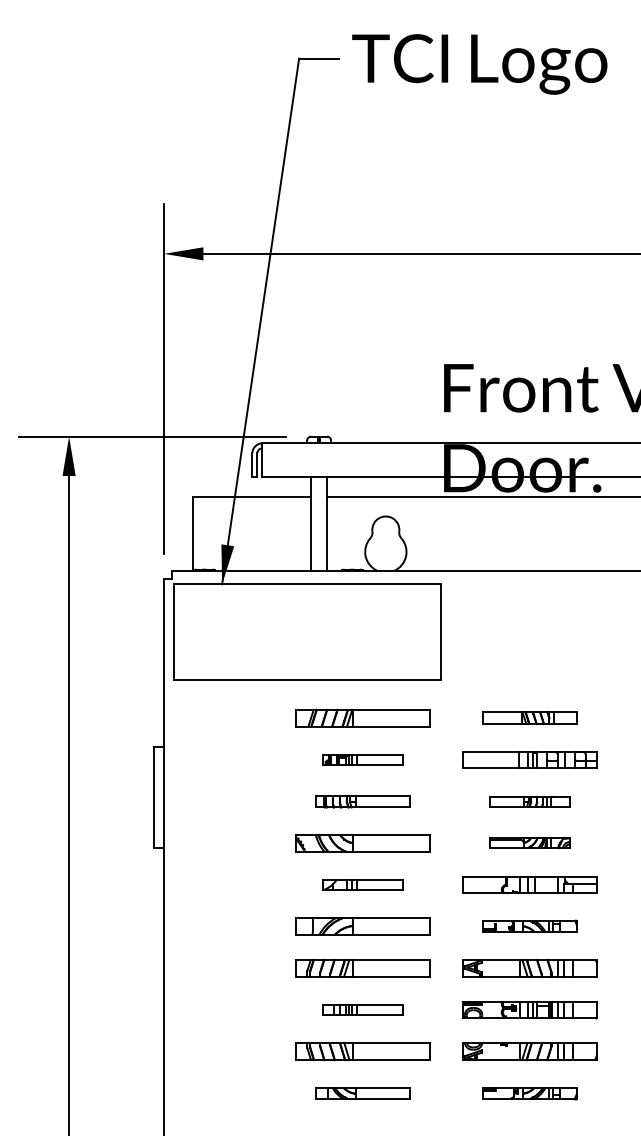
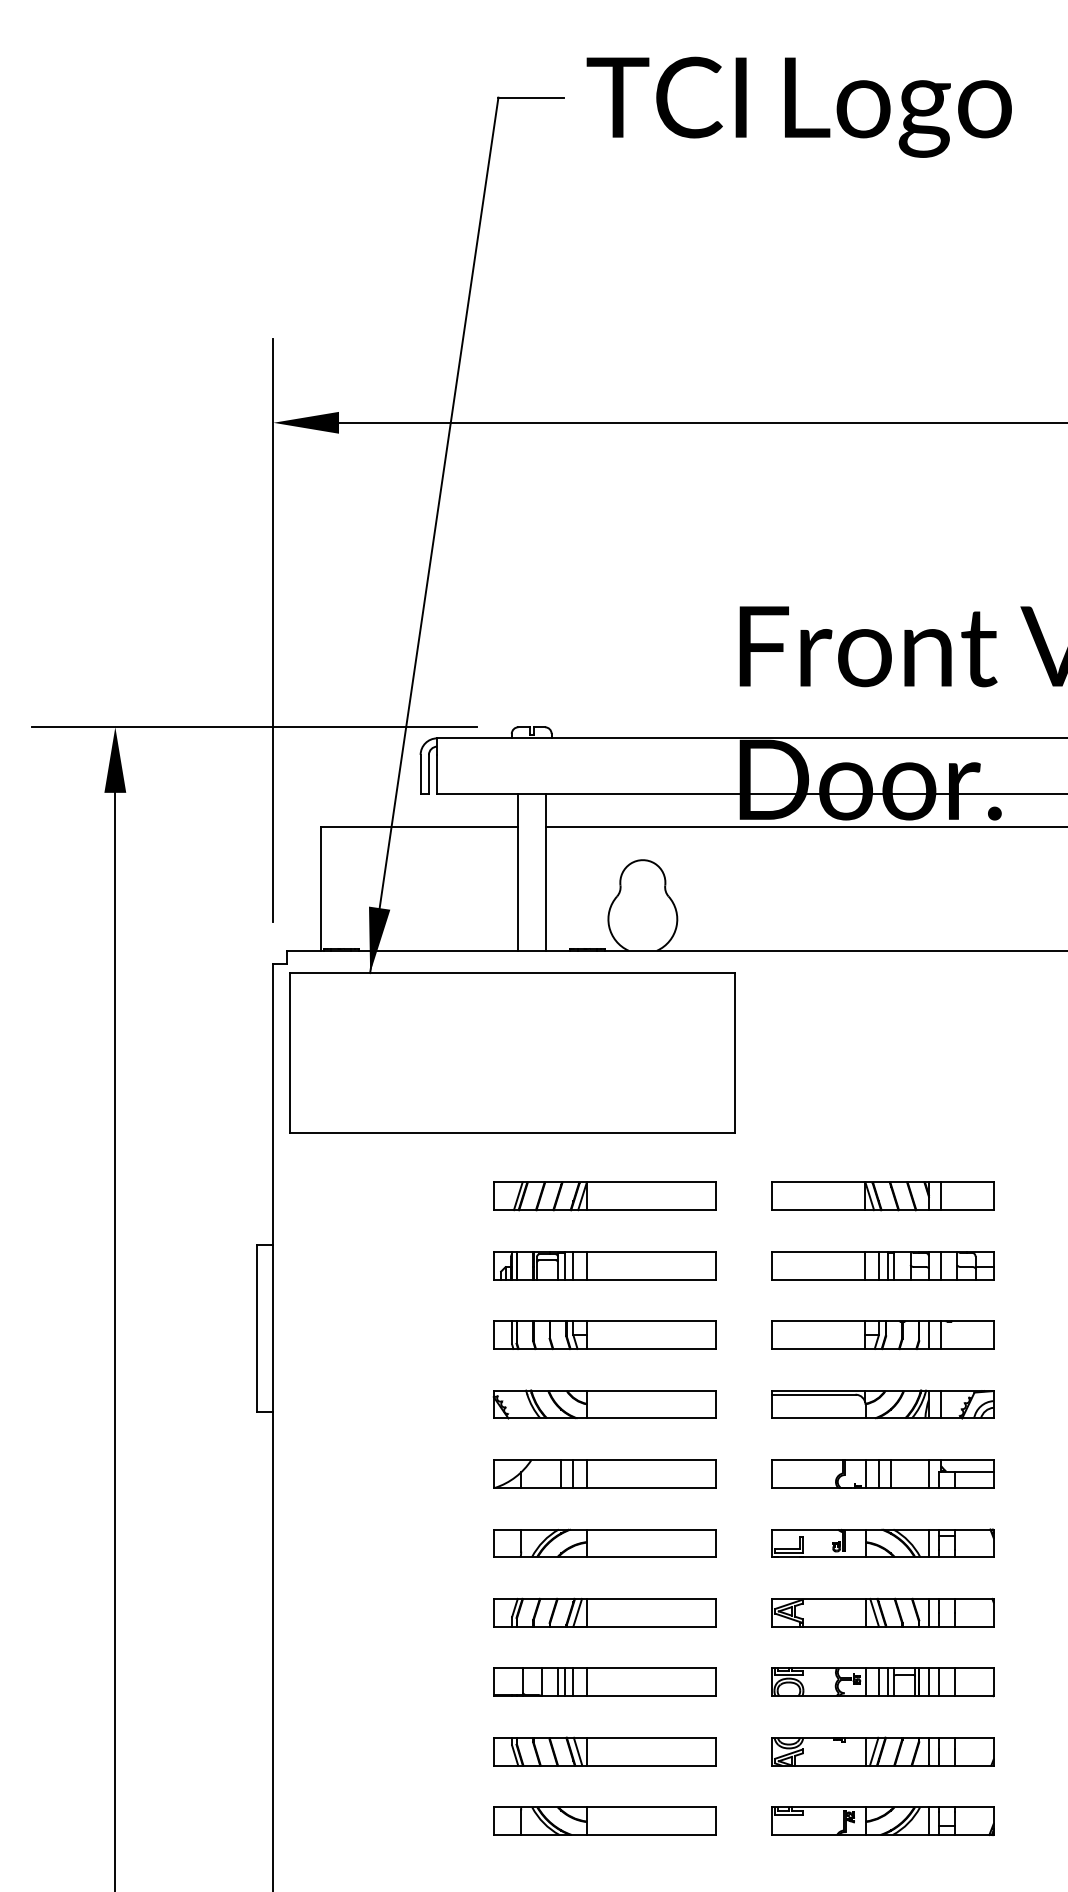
part: (529, 717) -> (882, 1194), size x1.43
part: (362, 759) -> (603, 1264), size x1.67
part: (362, 801) -> (603, 1334), size x1.43
part: (529, 801) -> (882, 1334), size x1.67
part: (529, 842) -> (882, 1403), size x1.67
part: (362, 884) -> (603, 1473), size x1.67
part: (529, 926) -> (882, 1543), size x1.43
part: (362, 1009) -> (603, 1681), size x1.67
part: (362, 1093) -> (603, 1821), size x1.43
part: (529, 1093) -> (882, 1821), size x1.43

